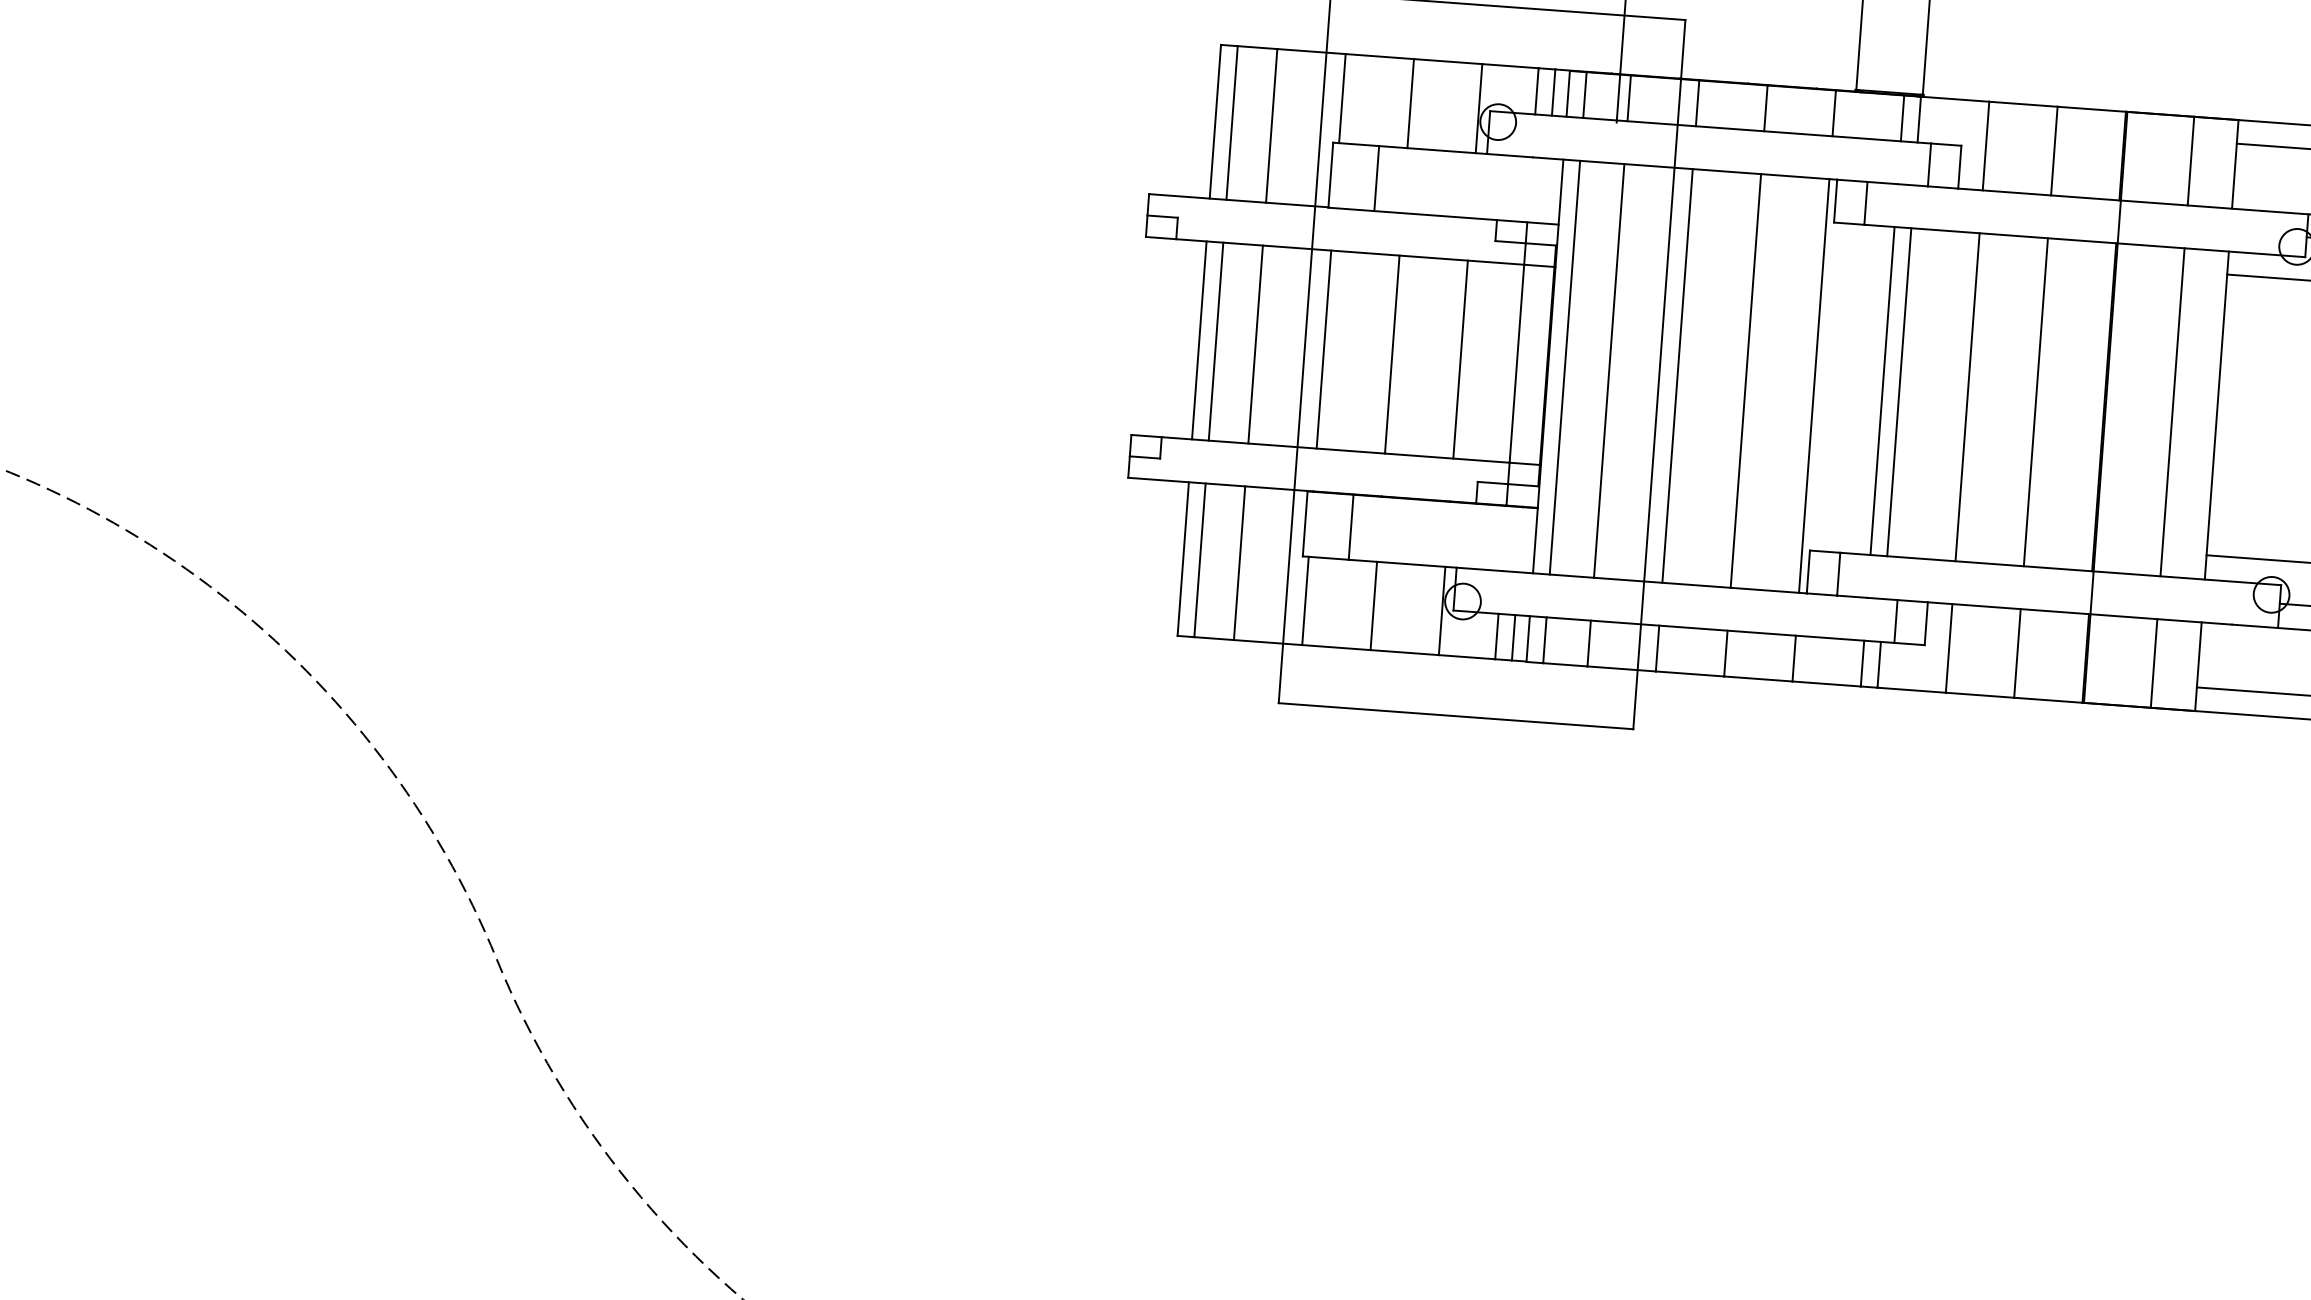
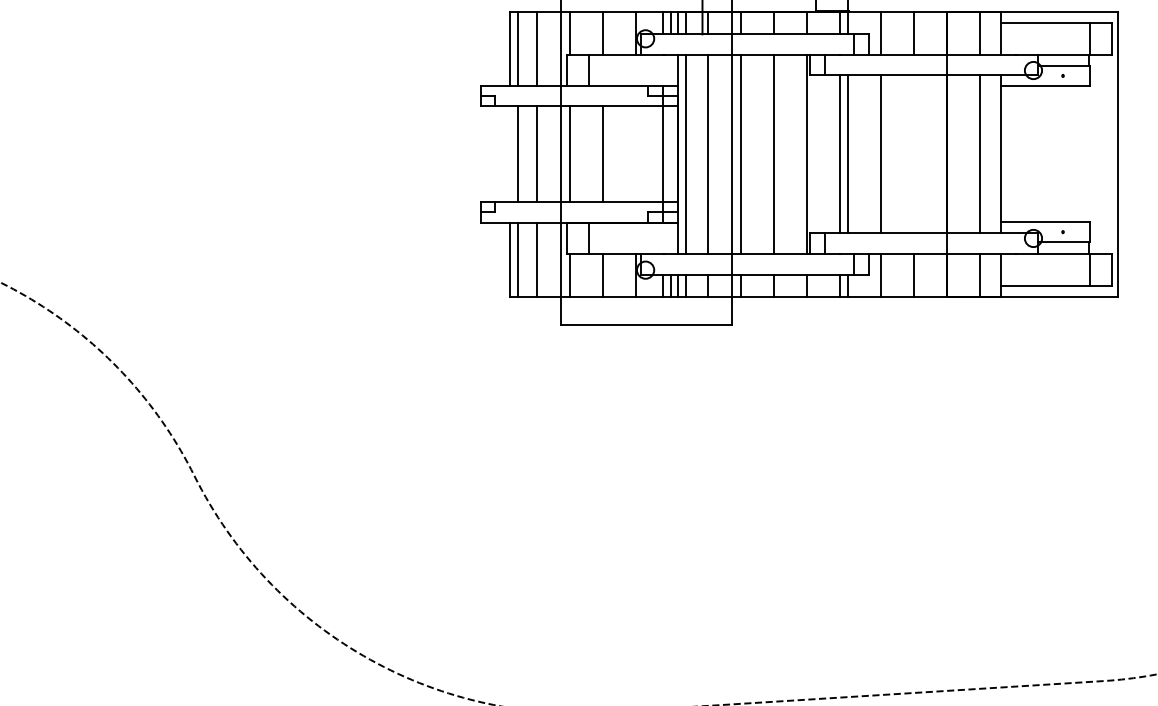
line: (1198, 339) -> (509, 153), removed
line: (1459, 358) -> (635, 153), removed
line: (2035, 402) -> (913, 154), removed

